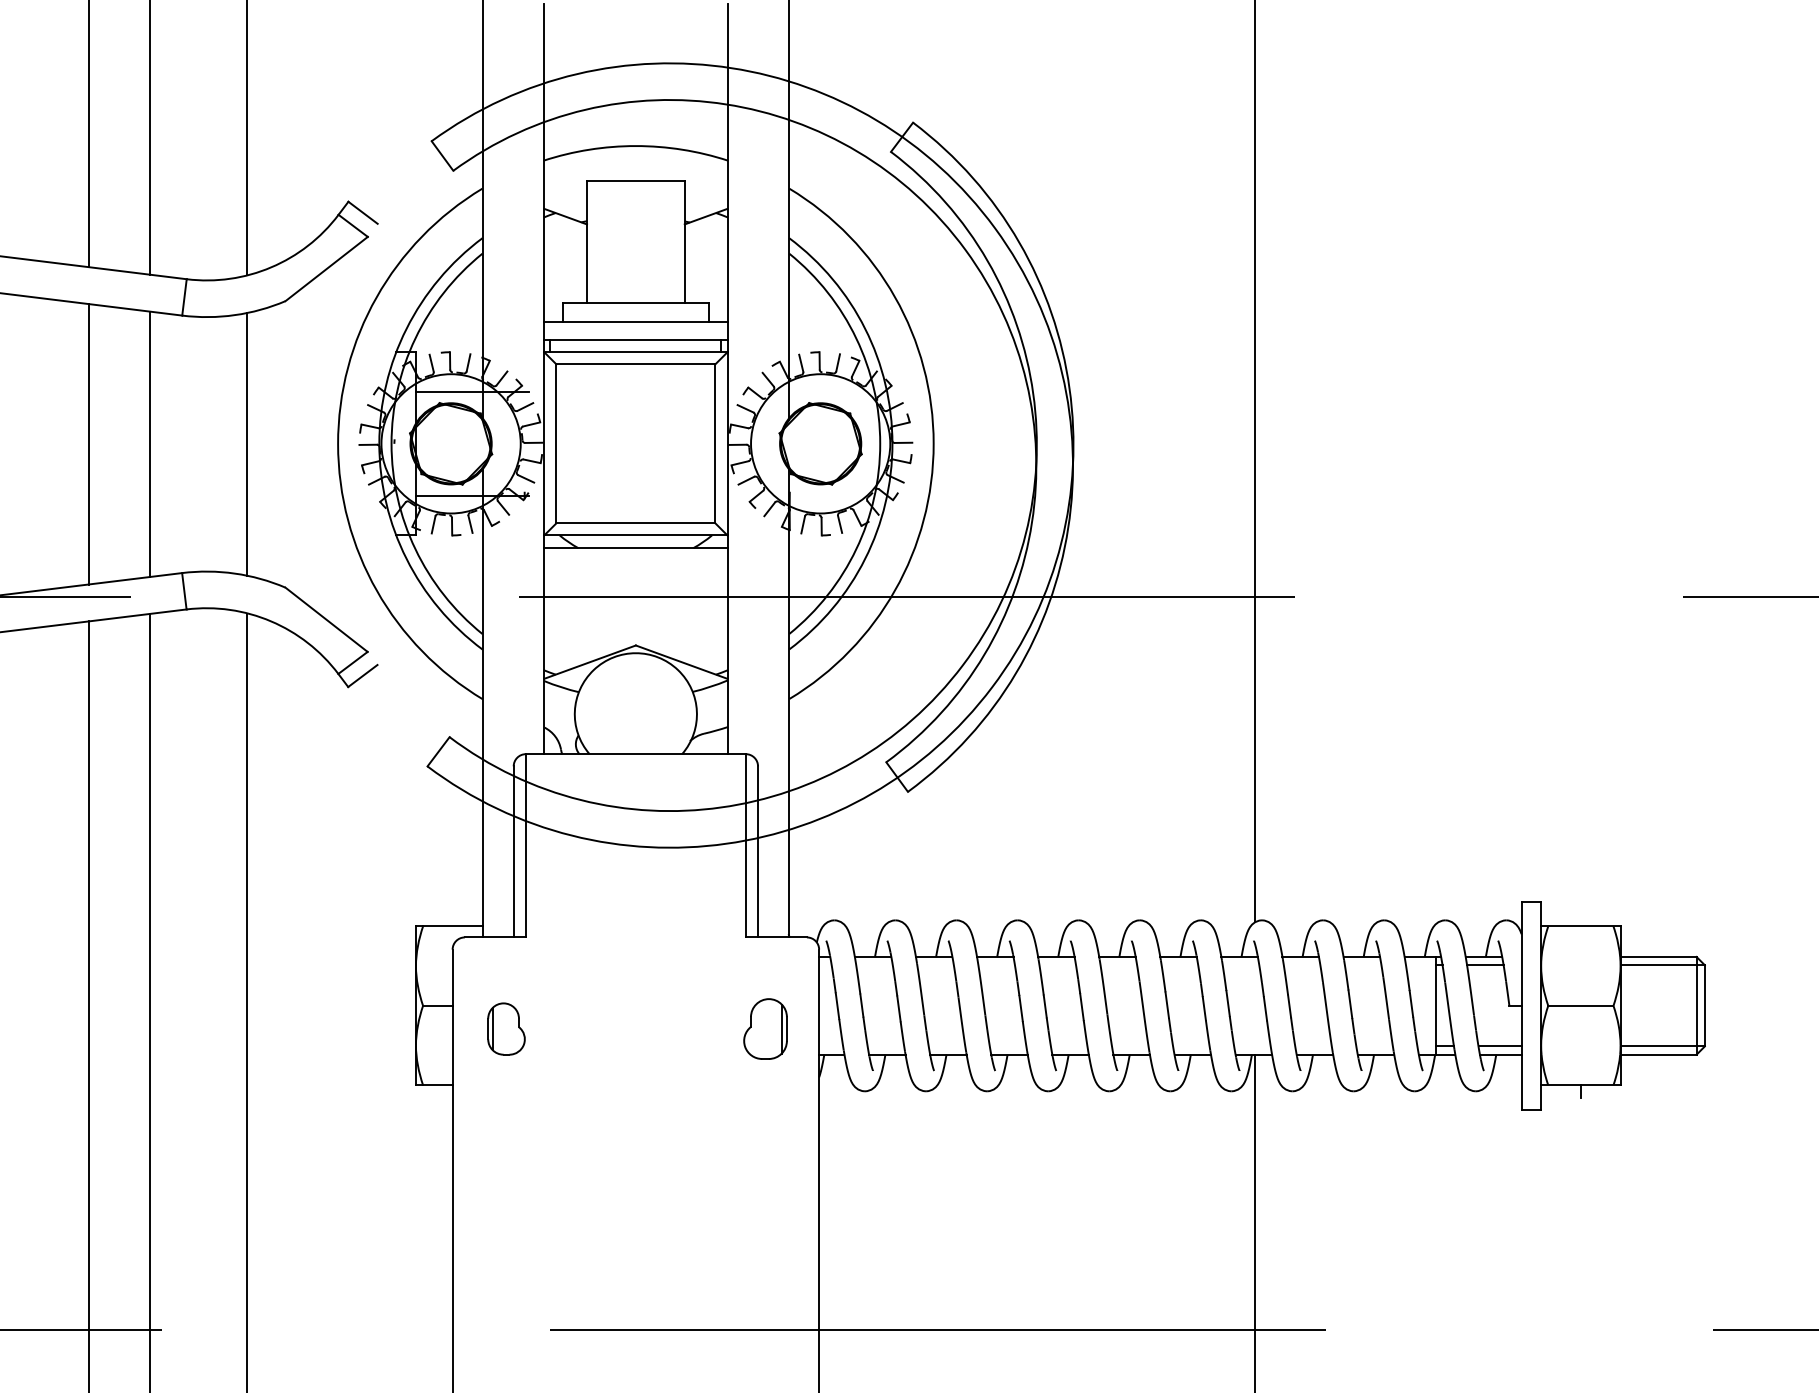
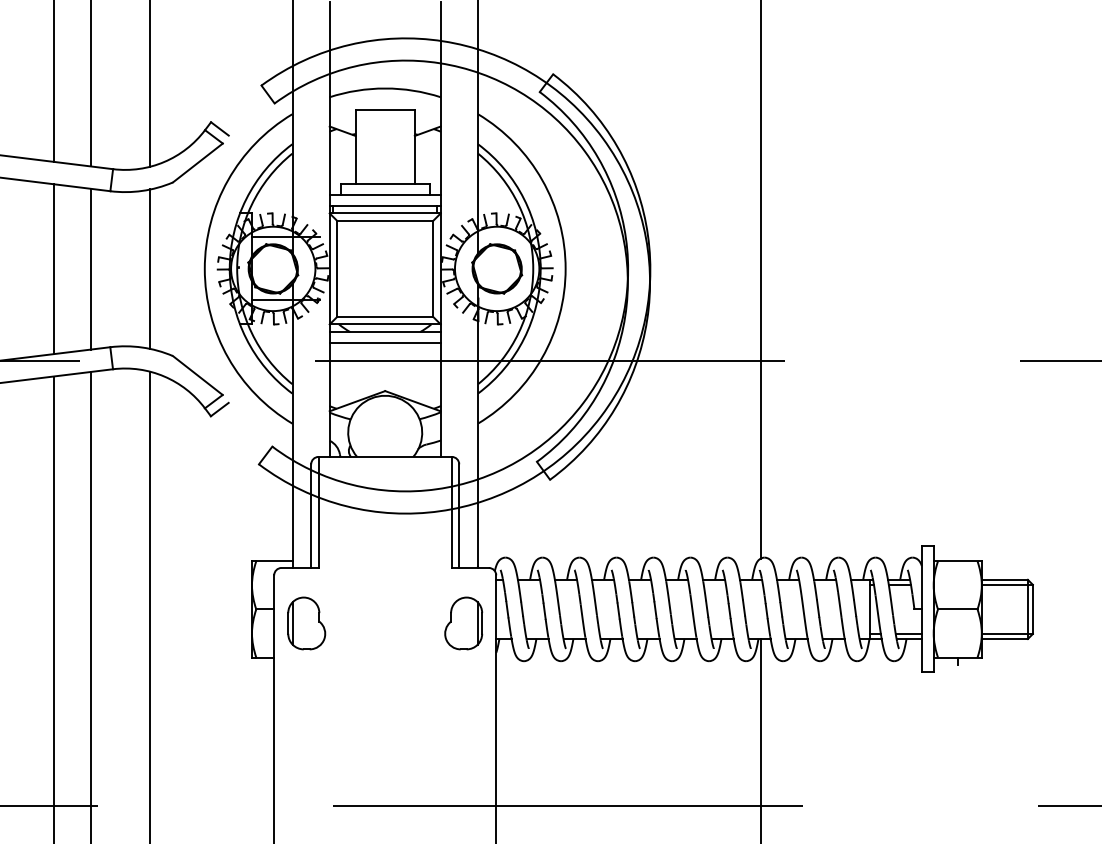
line: (634, 565) -> (384, 342), added
part: (505, 1029) -> (306, 623), size x1.67
part: (765, 1029) -> (463, 623), size x1.43

